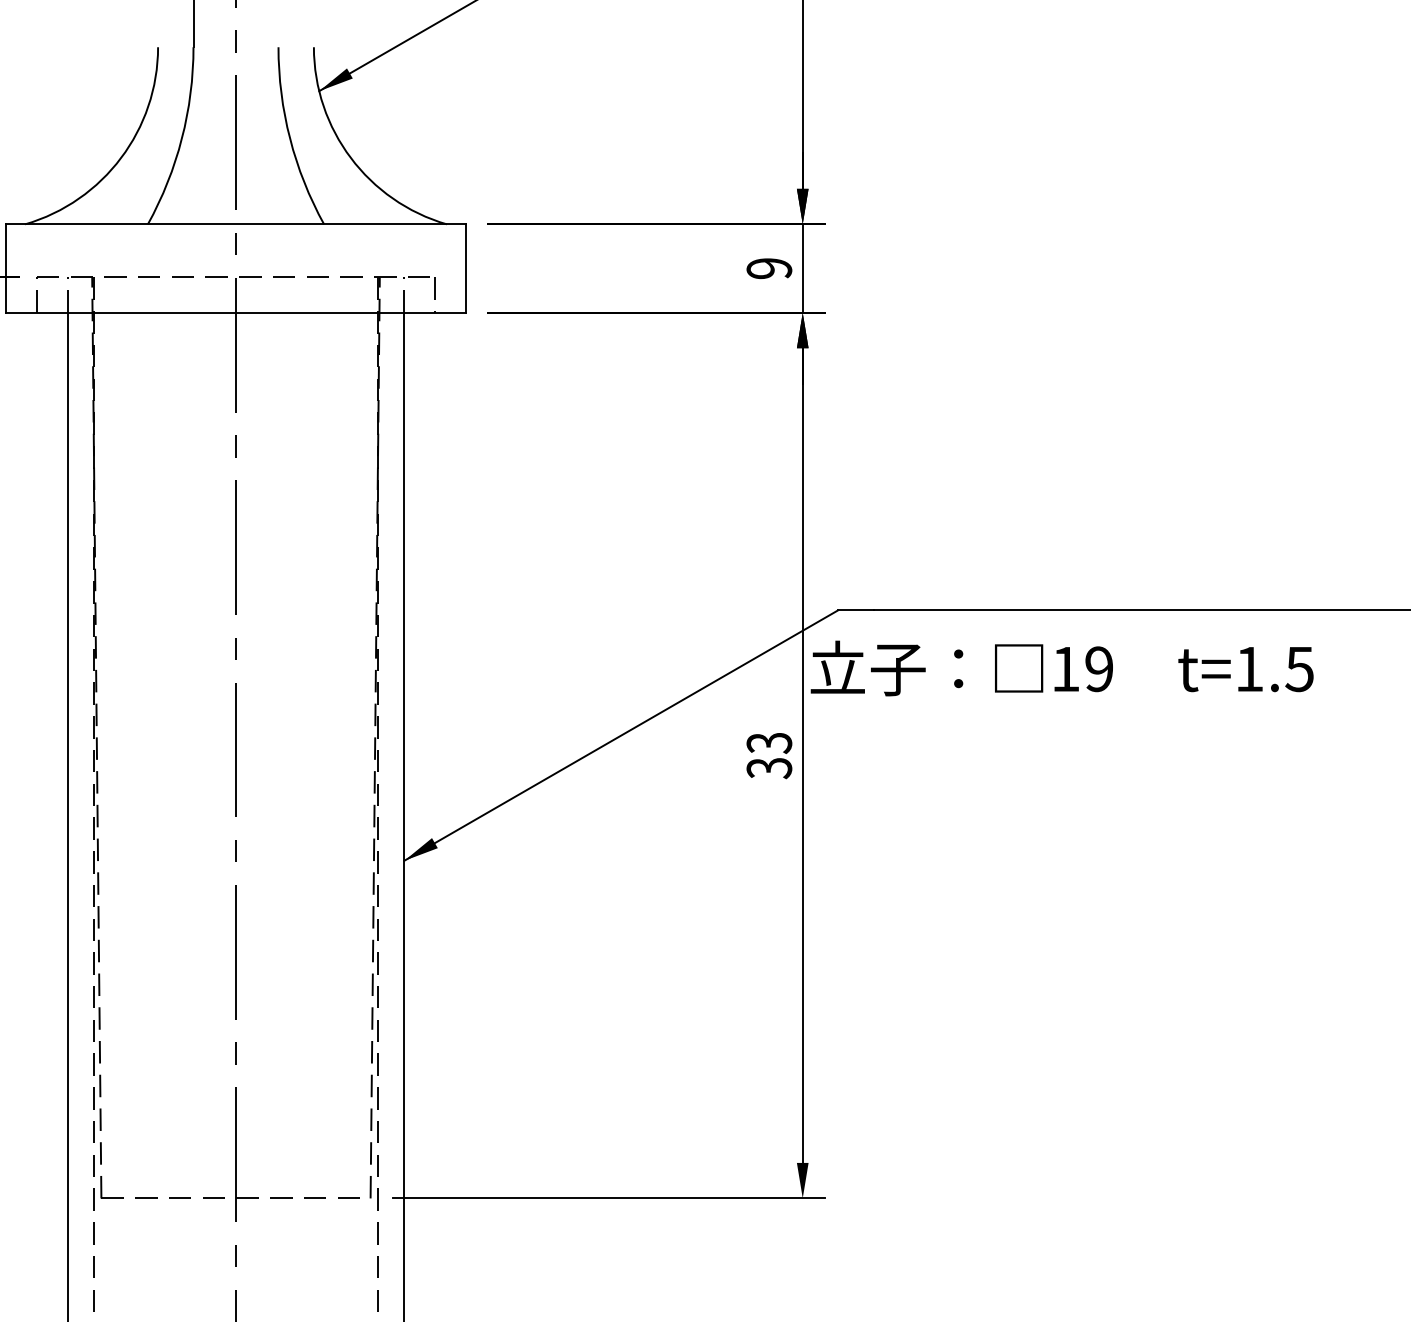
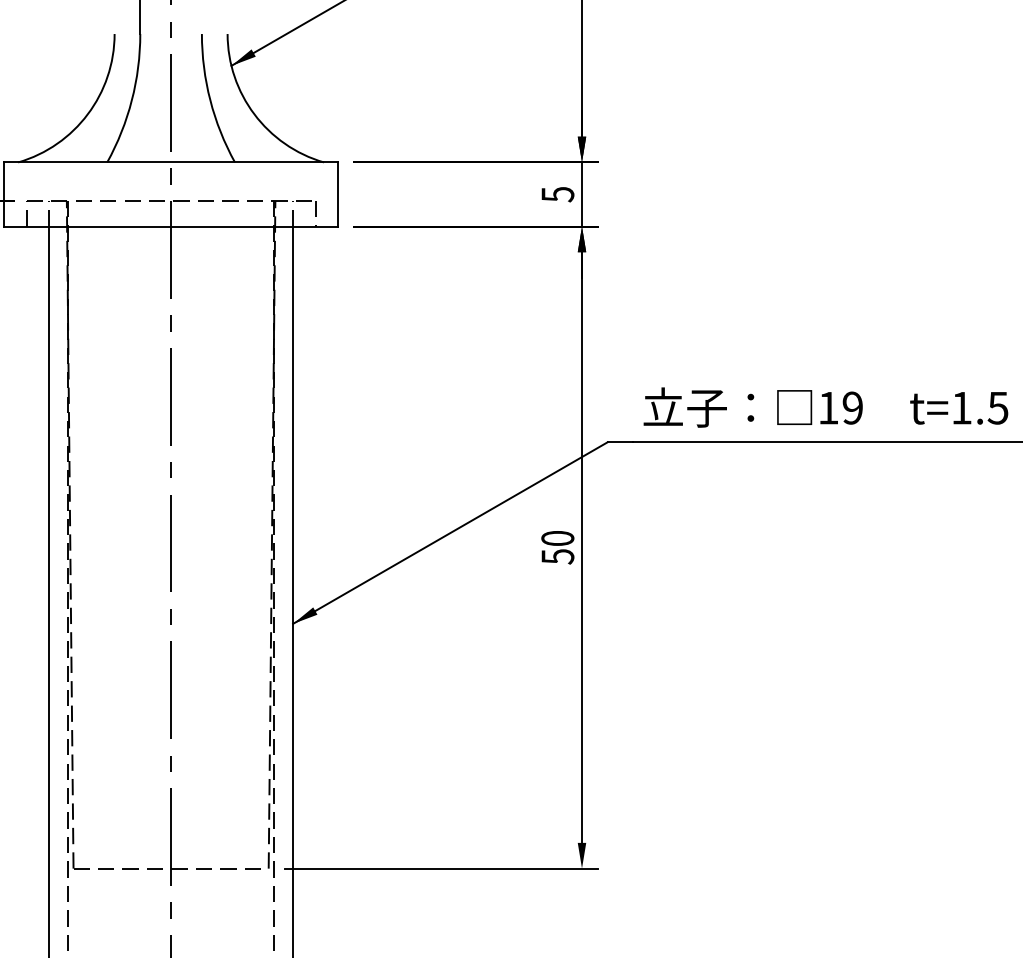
text: (769, 268) -> (557, 194), 9 -> 5
text: (1061, 668) -> (825, 407), moved
text: (769, 755) -> (557, 547), 33 -> 50

